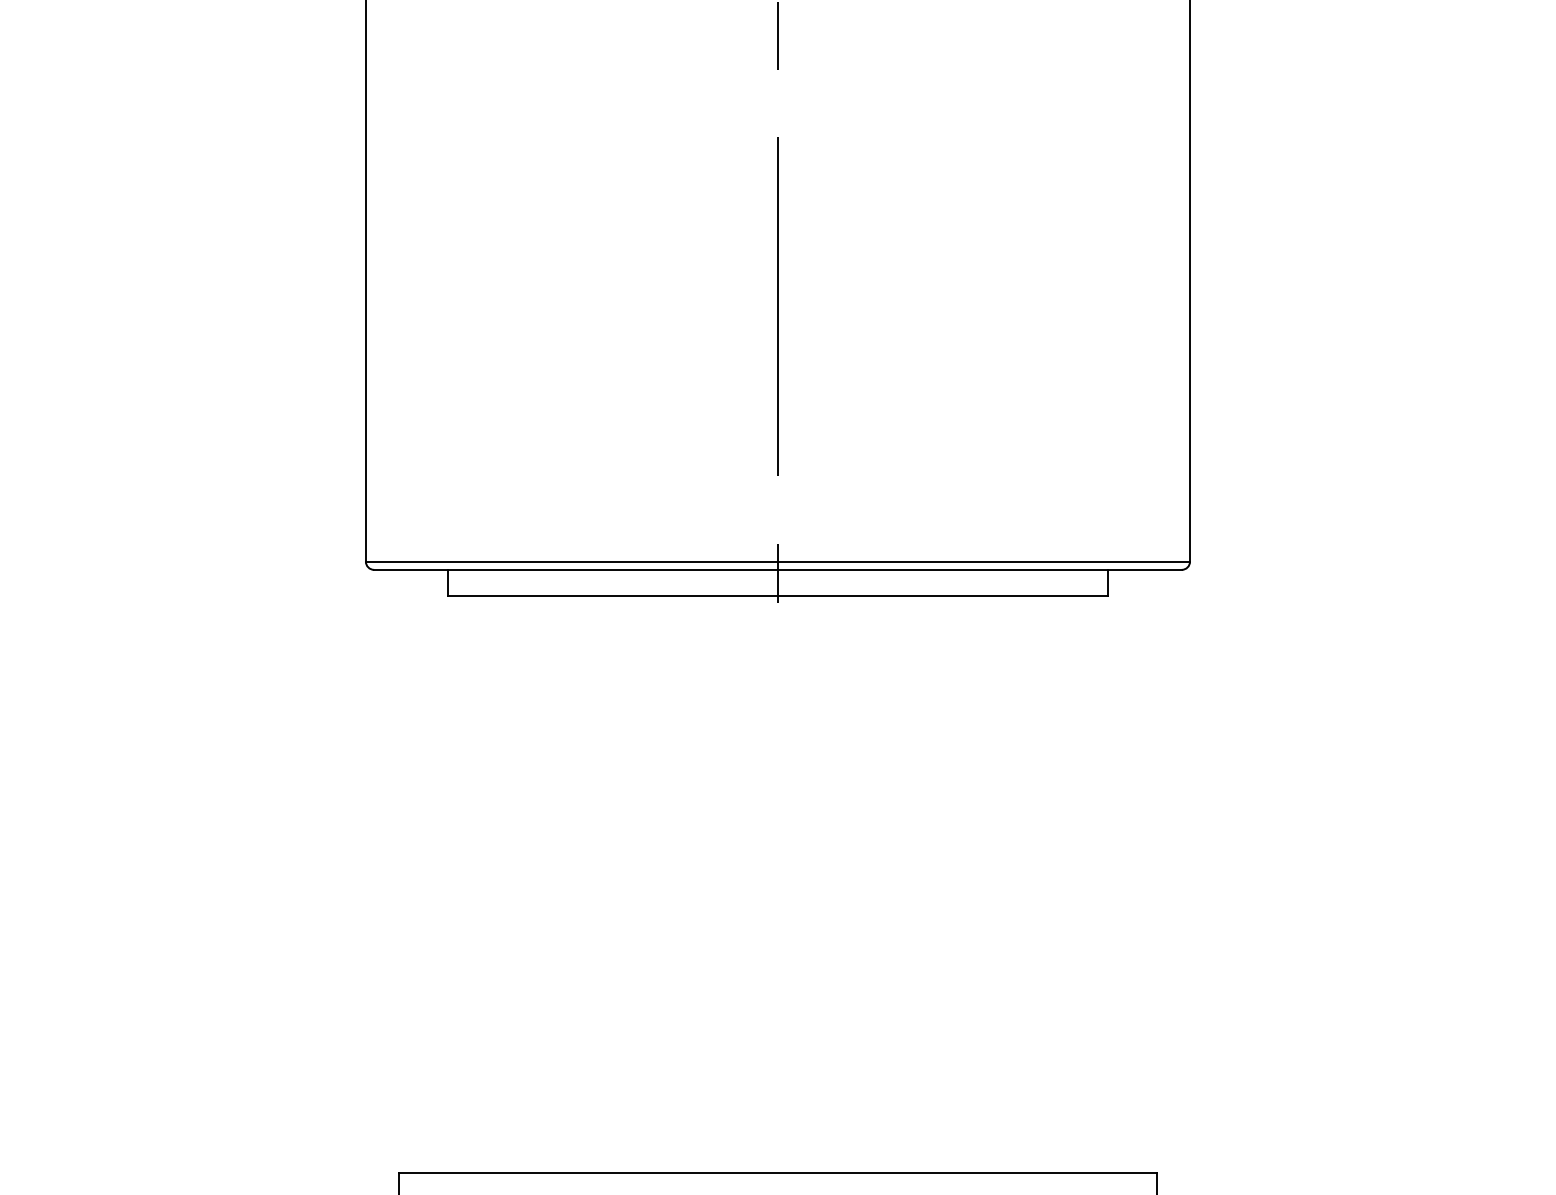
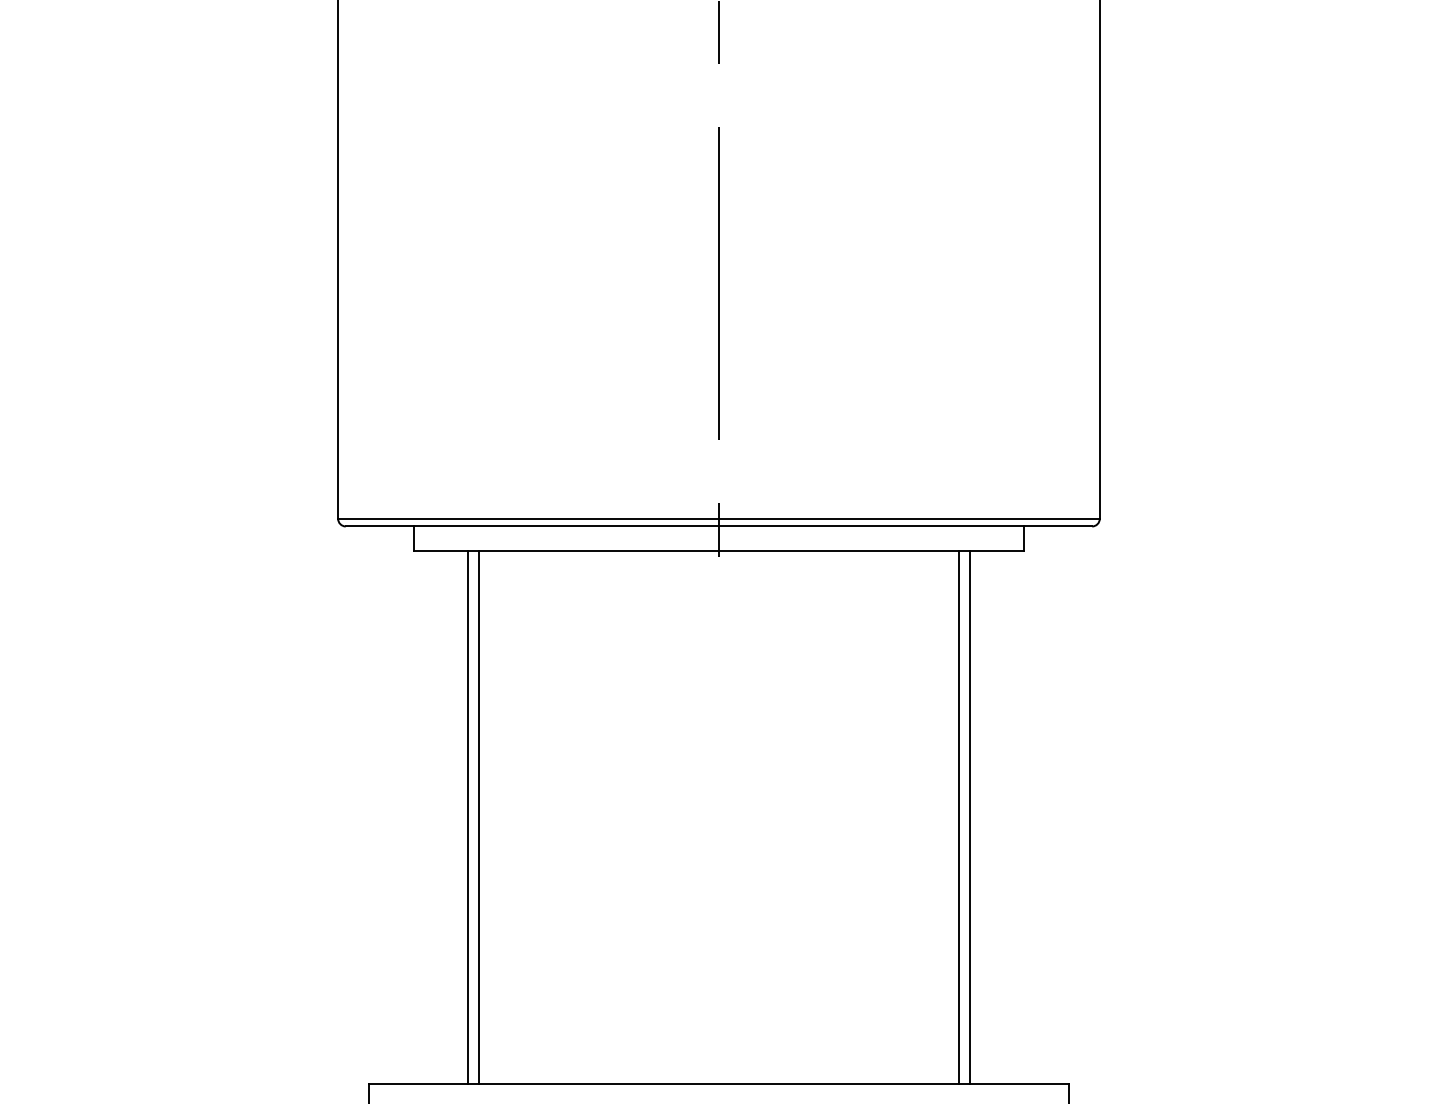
line: (505, 883) -> (467, 816), added
line: (518, 883) -> (479, 816), added
line: (1037, 883) -> (958, 816), added
line: (1050, 883) -> (970, 816), added

